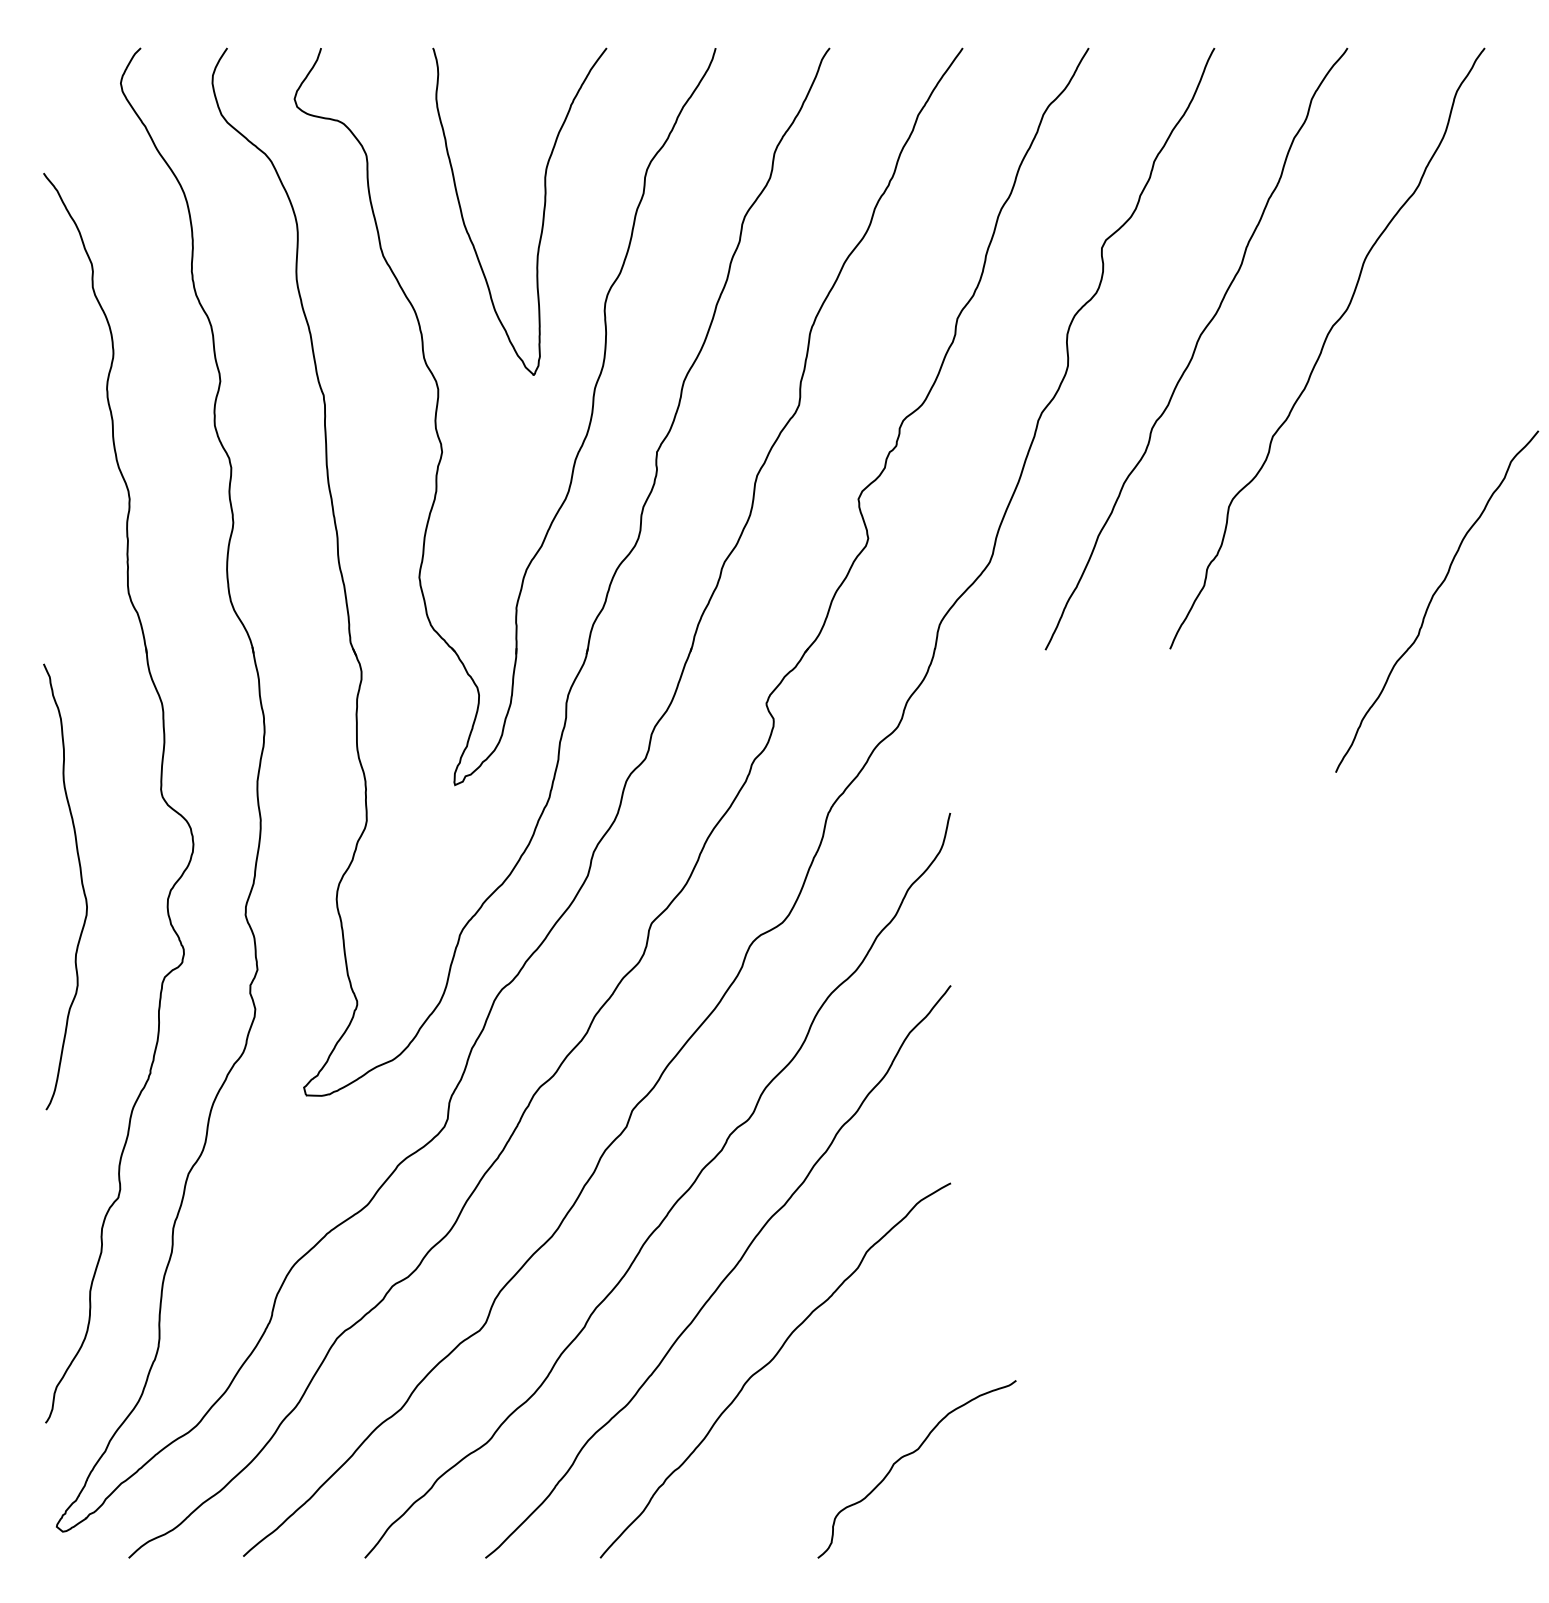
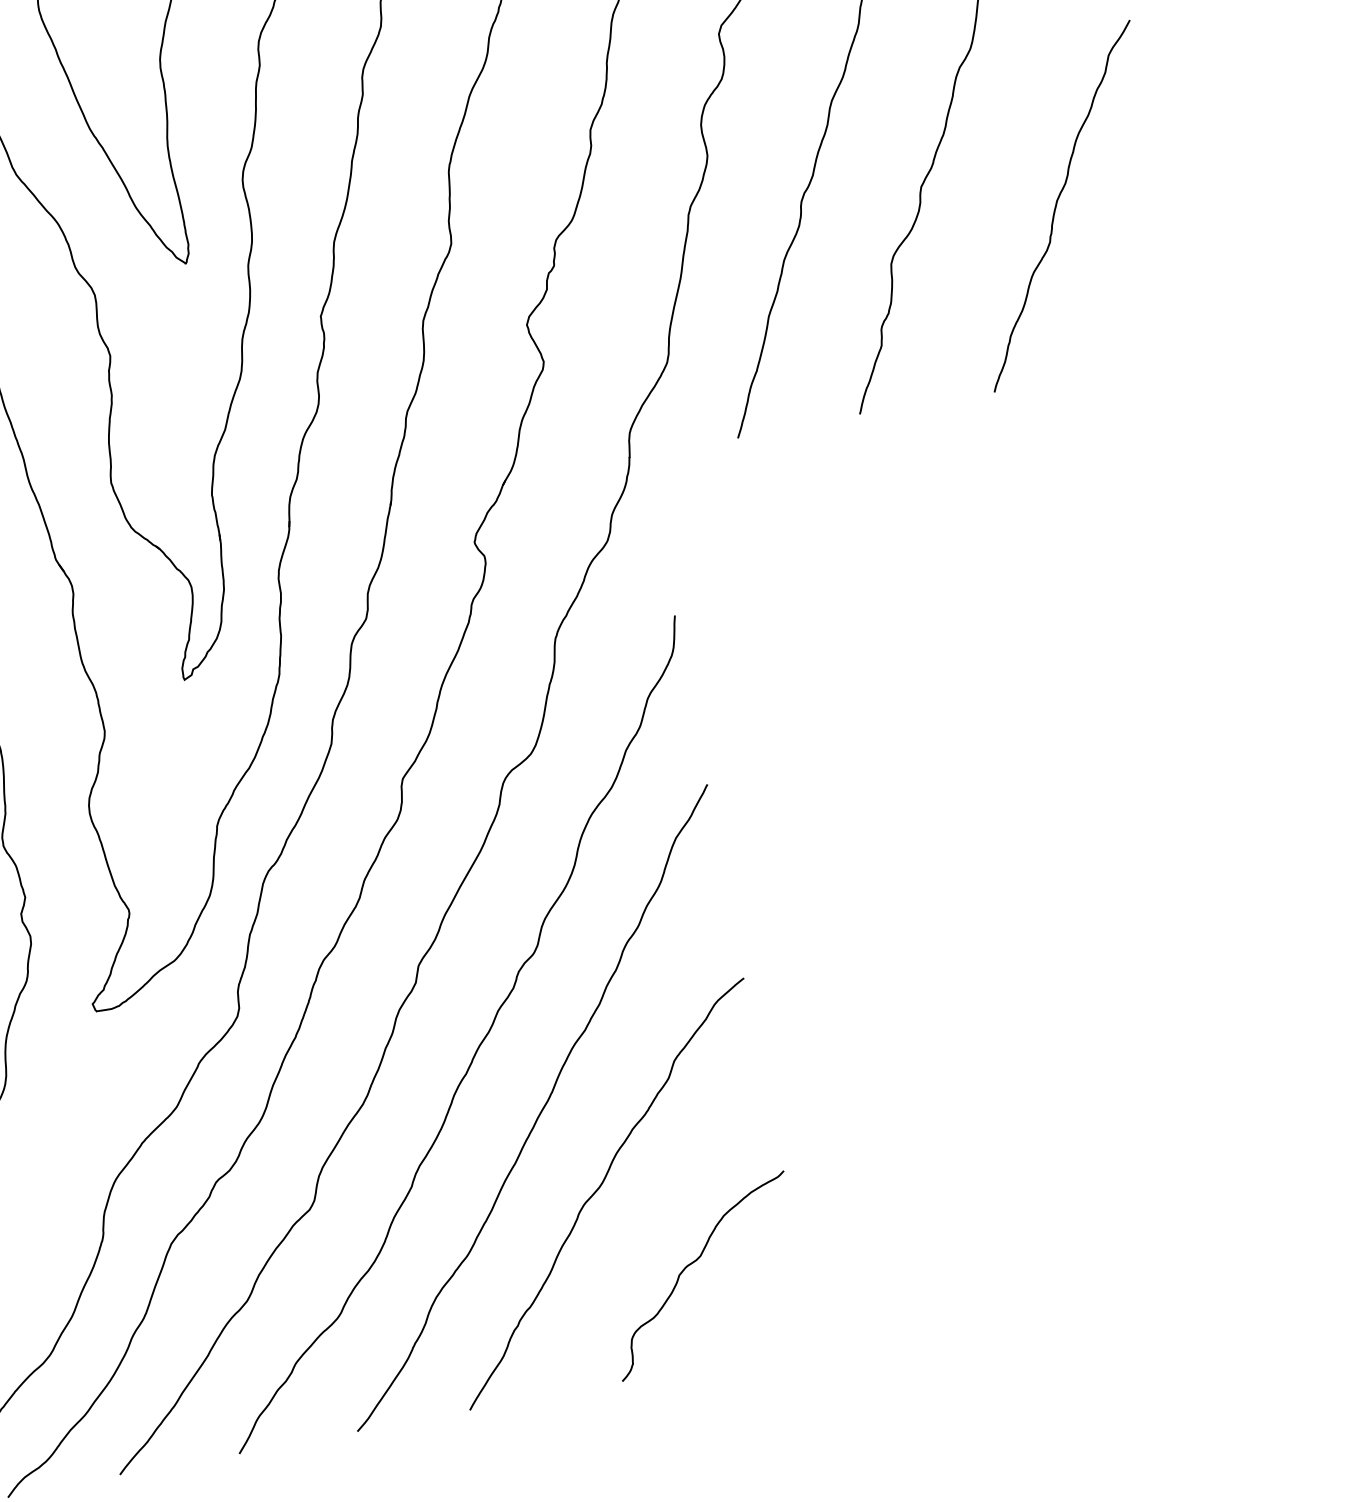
curve: (1432, 599) -> (1057, 204), moved
curve: (911, 1454) -> (694, 1262), moved

